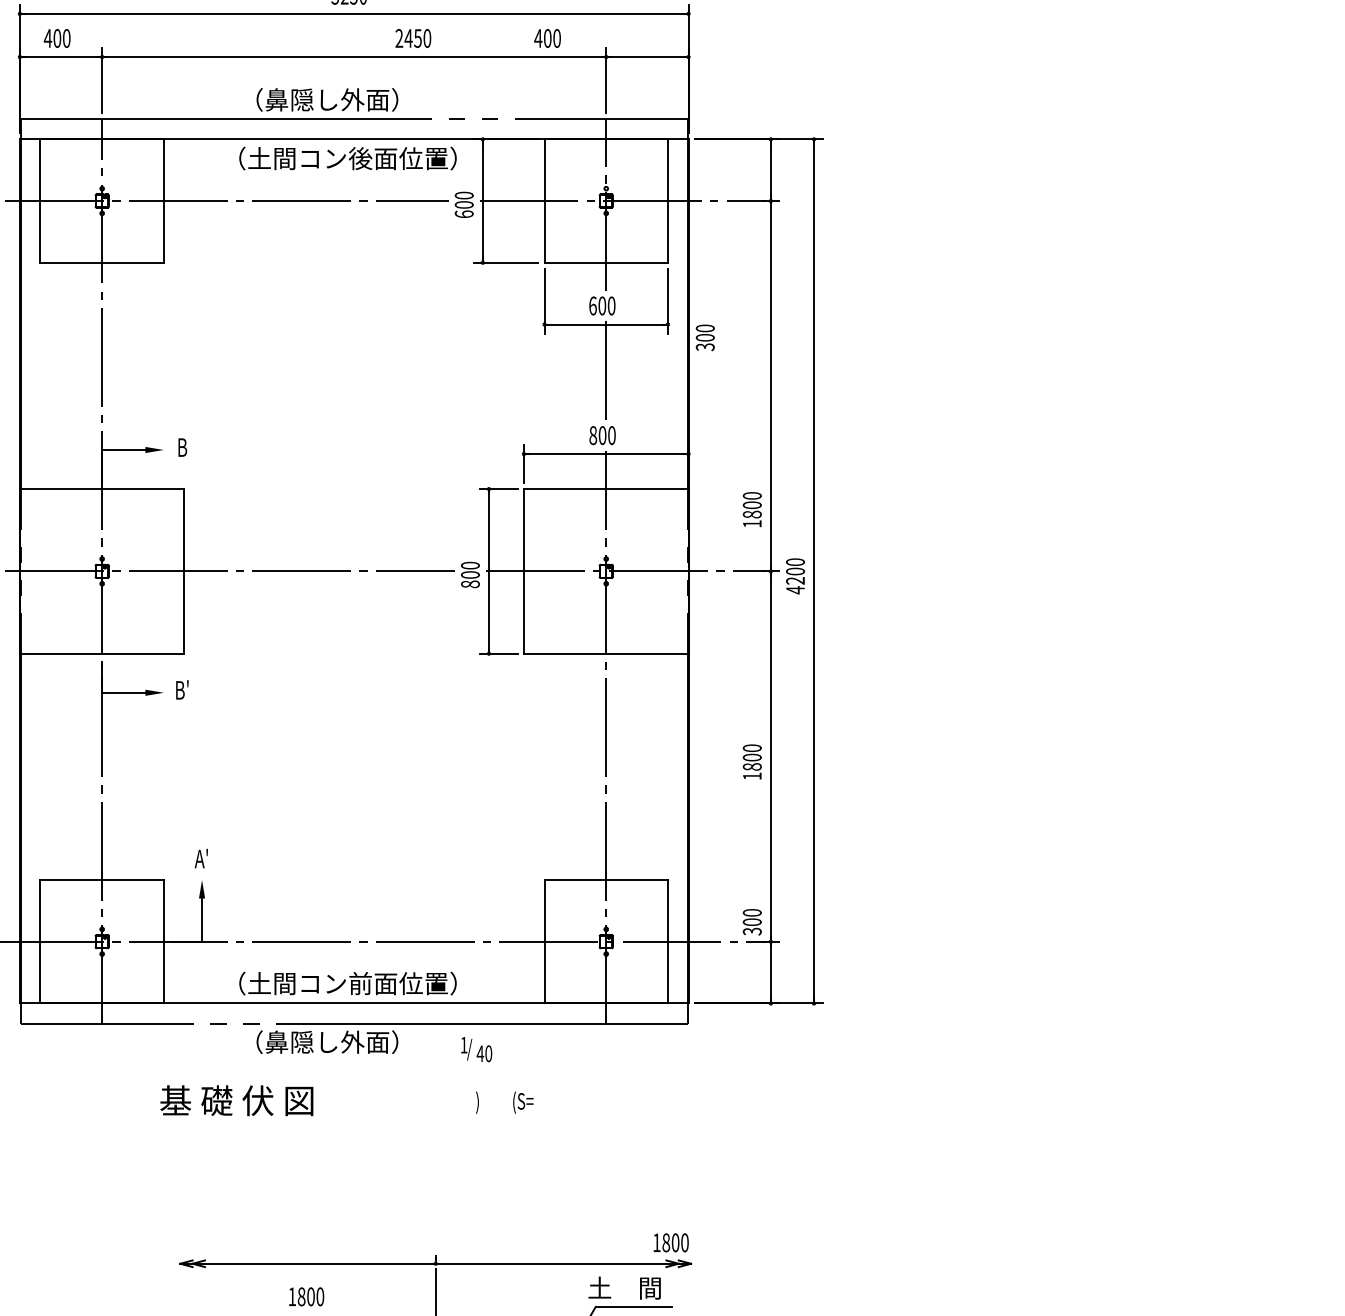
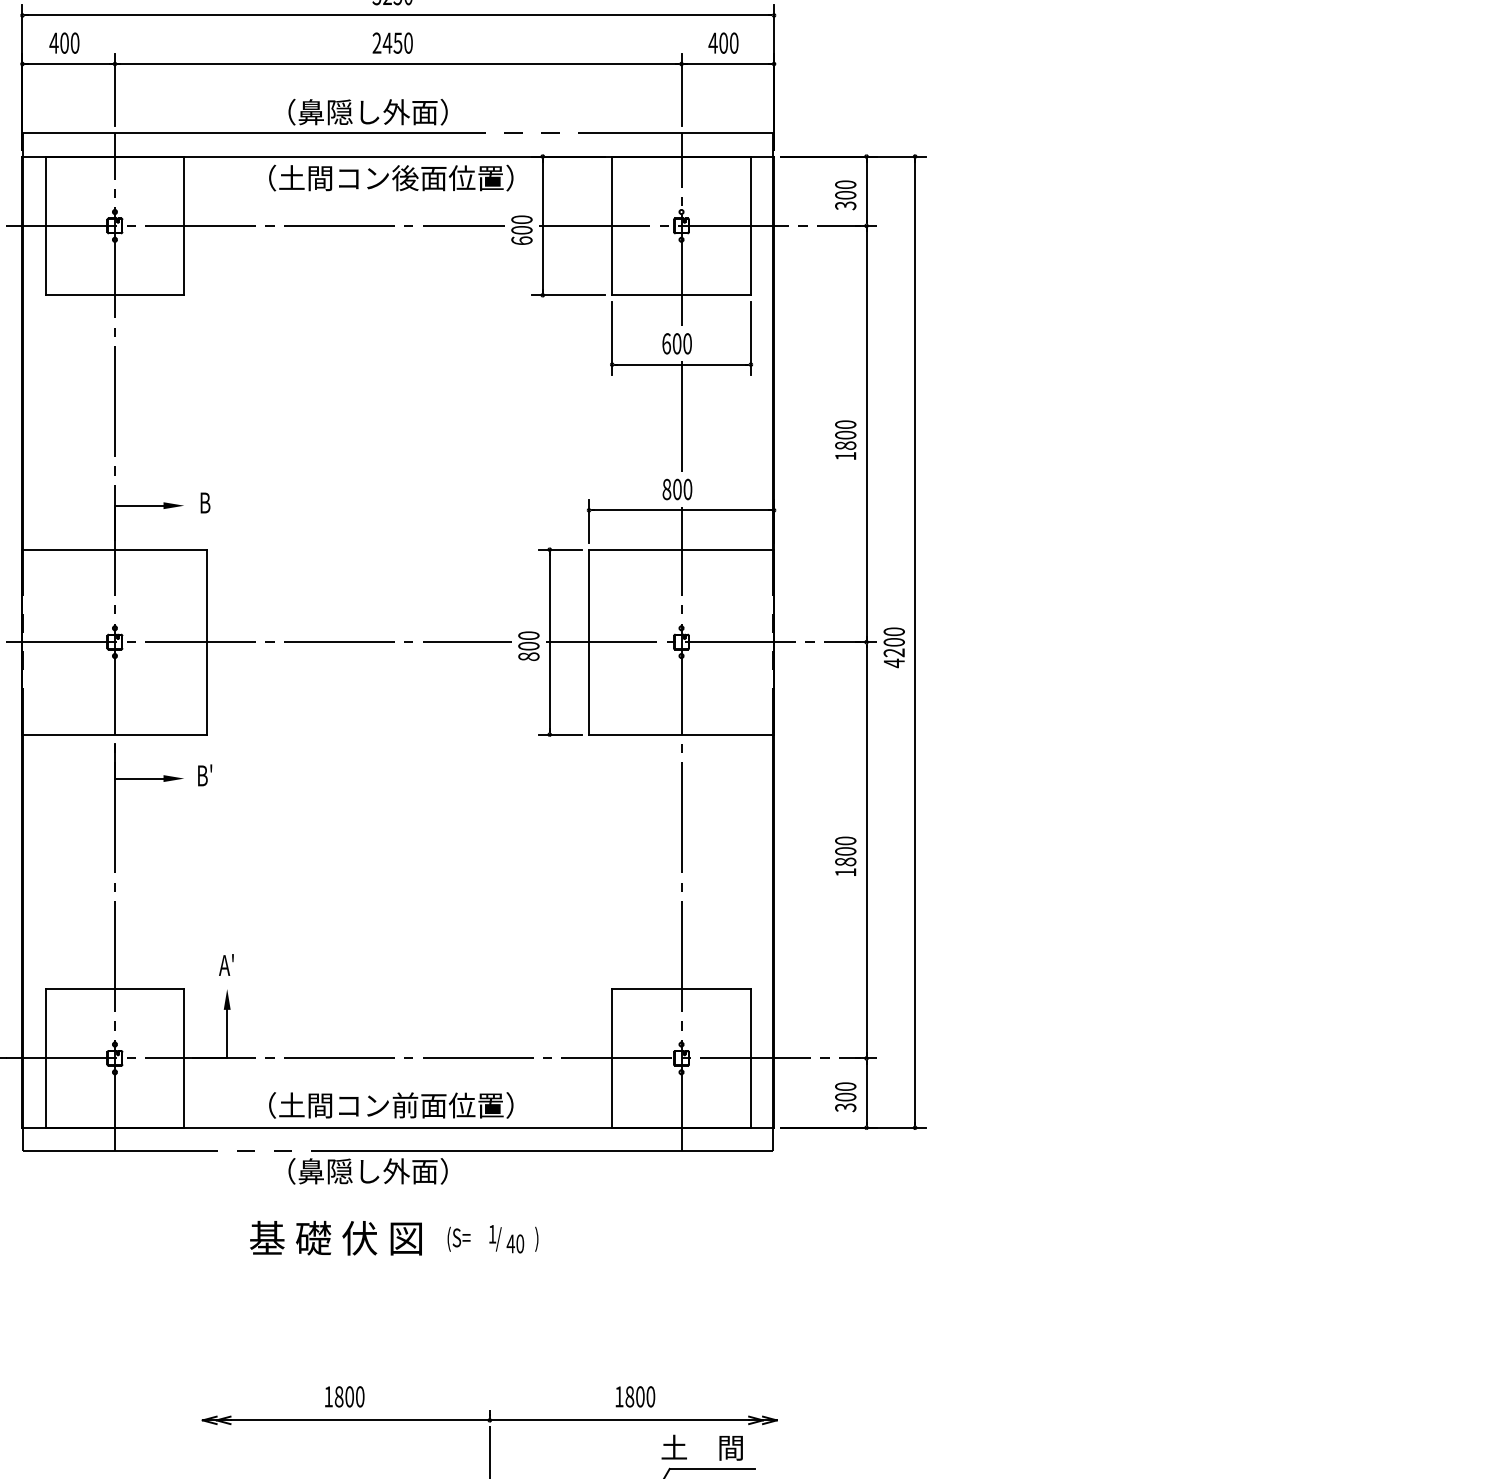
text: (413, 38) -> (392, 43), moved
text: (547, 38) -> (723, 43), moved
text: (704, 337) -> (844, 194), moved
text: (751, 509) -> (844, 439), moved
text: (751, 922) -> (844, 1097), moved
text: (476, 1049) -> (506, 1239), moved
text: (236, 1100) -> (335, 1237), moved
text: (523, 1102) -> (459, 1239), moved
text: (670, 1242) -> (634, 1396), moved
text: (306, 1296) -> (344, 1396), moved

